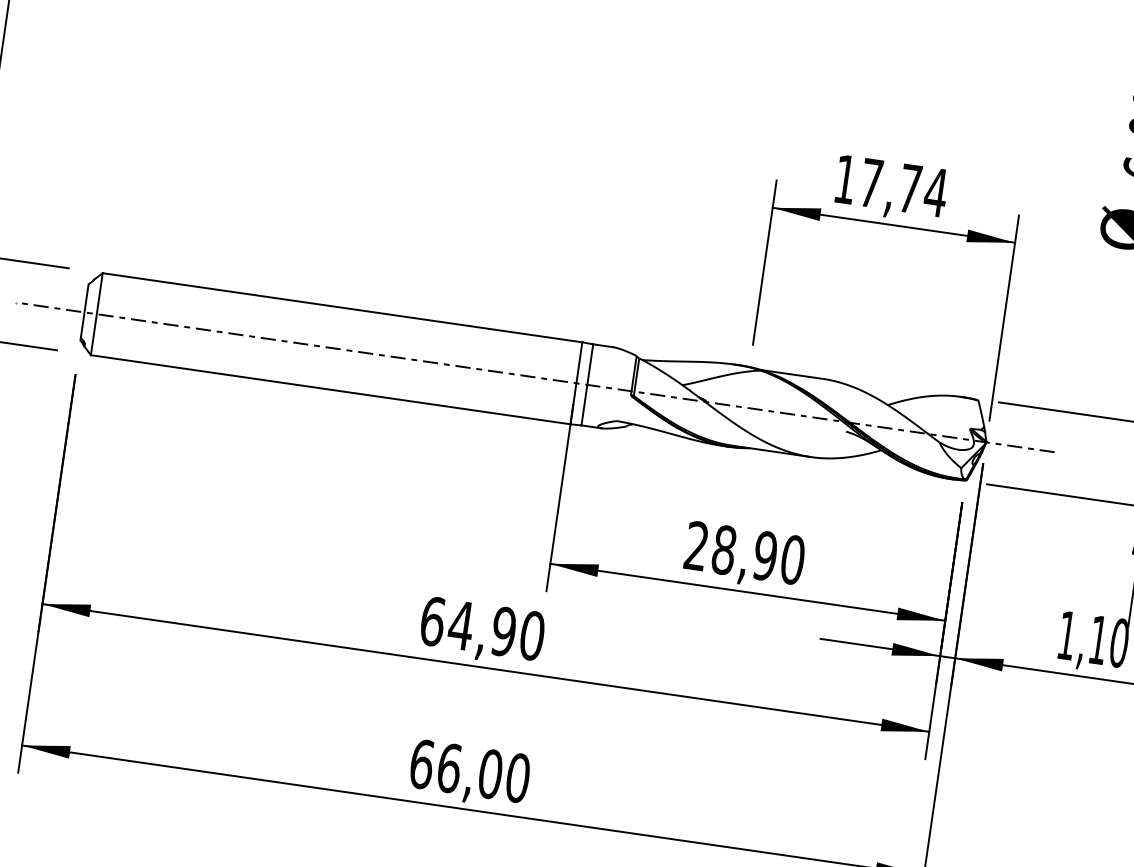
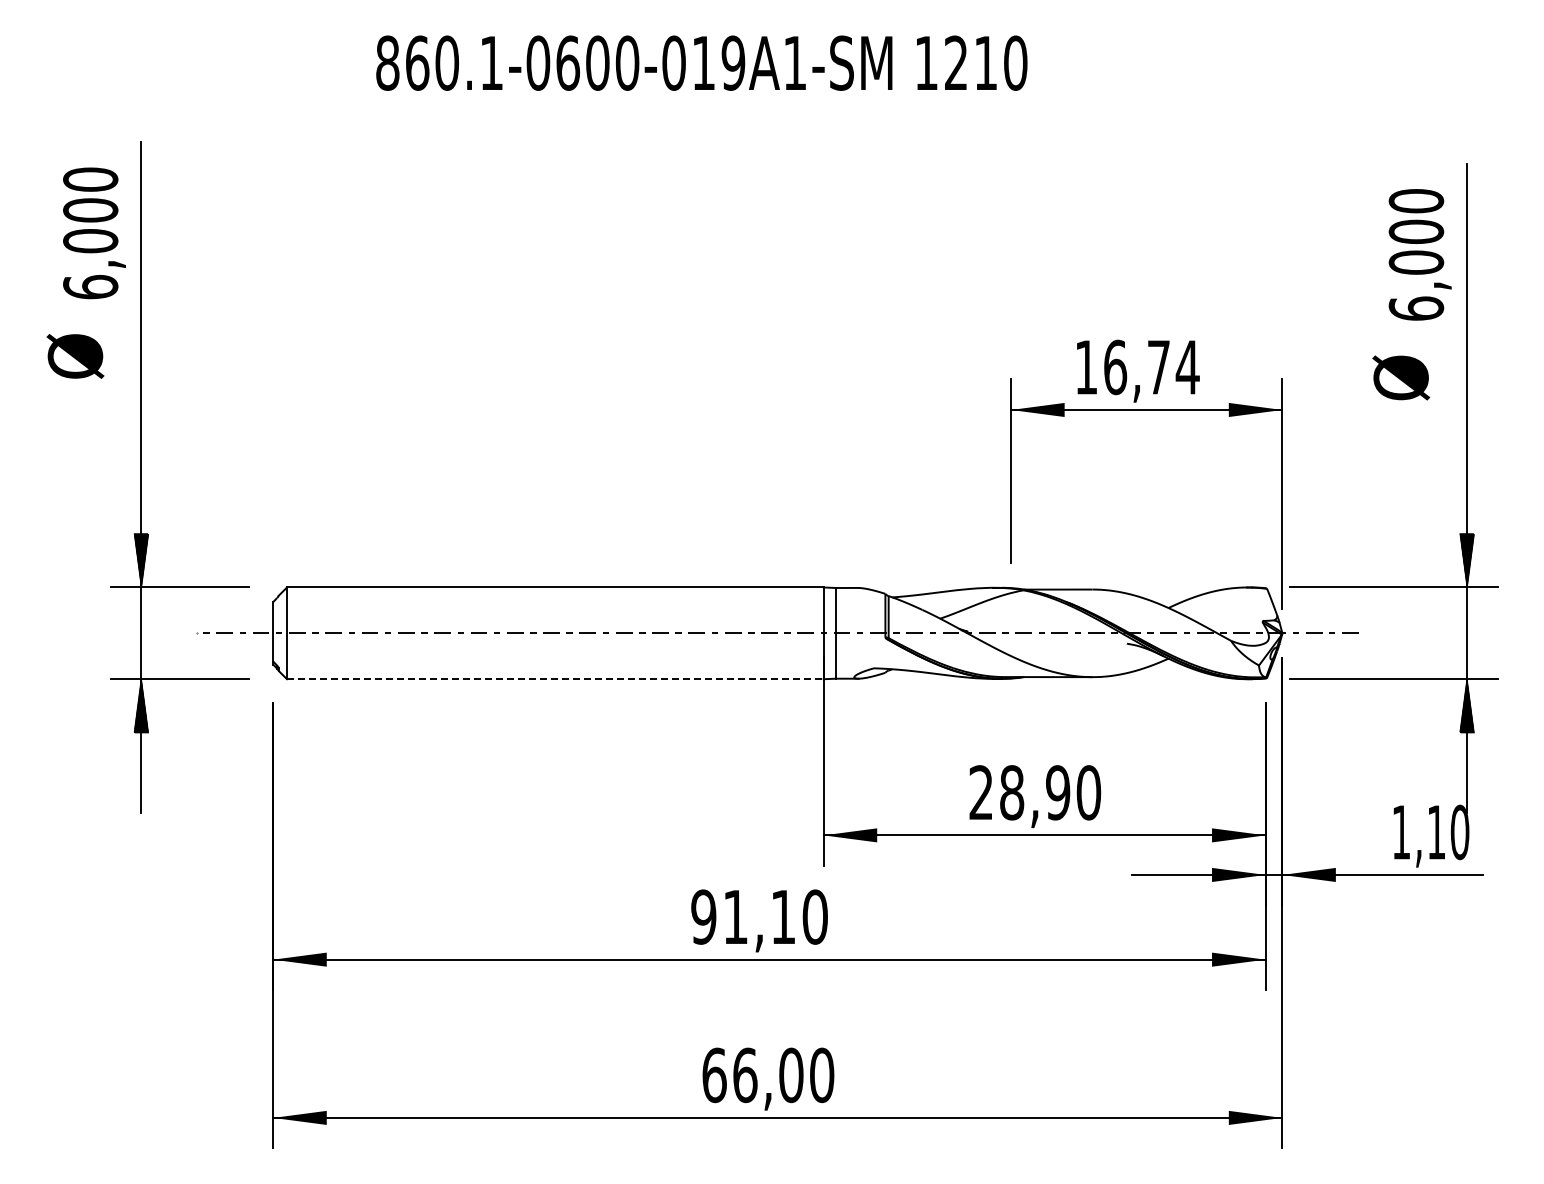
text: (871, 183) -> (1115, 367), 17,74 -> 16,74
line: (330, 390) -> (555, 679), solid -> dashed
text: (468, 626) -> (743, 916), 64,90 -> 91,10

